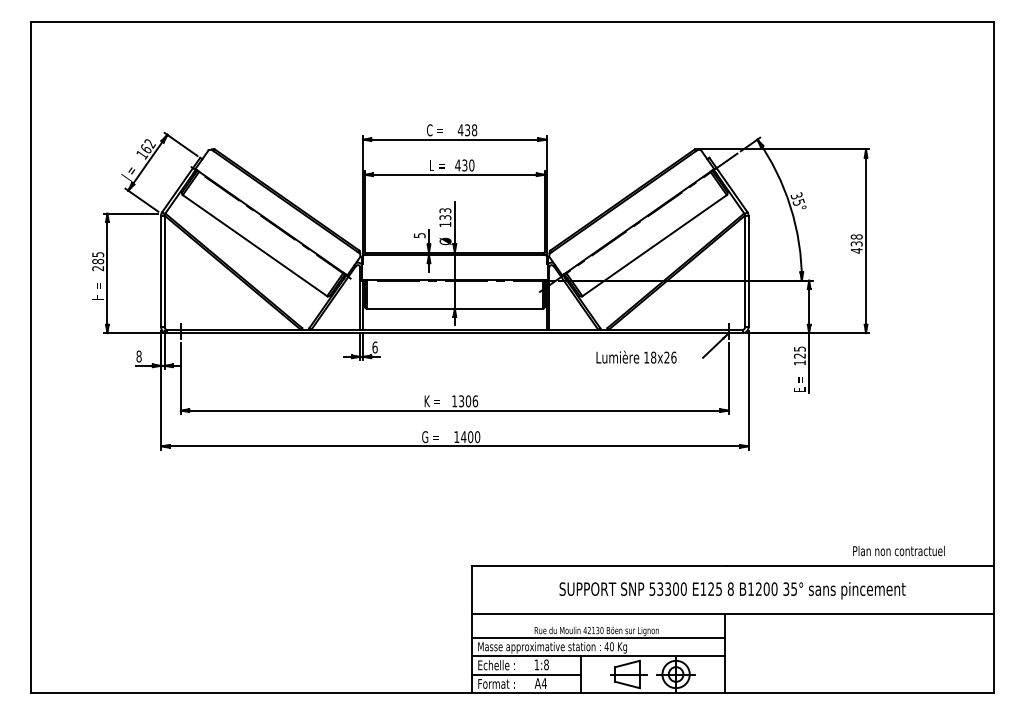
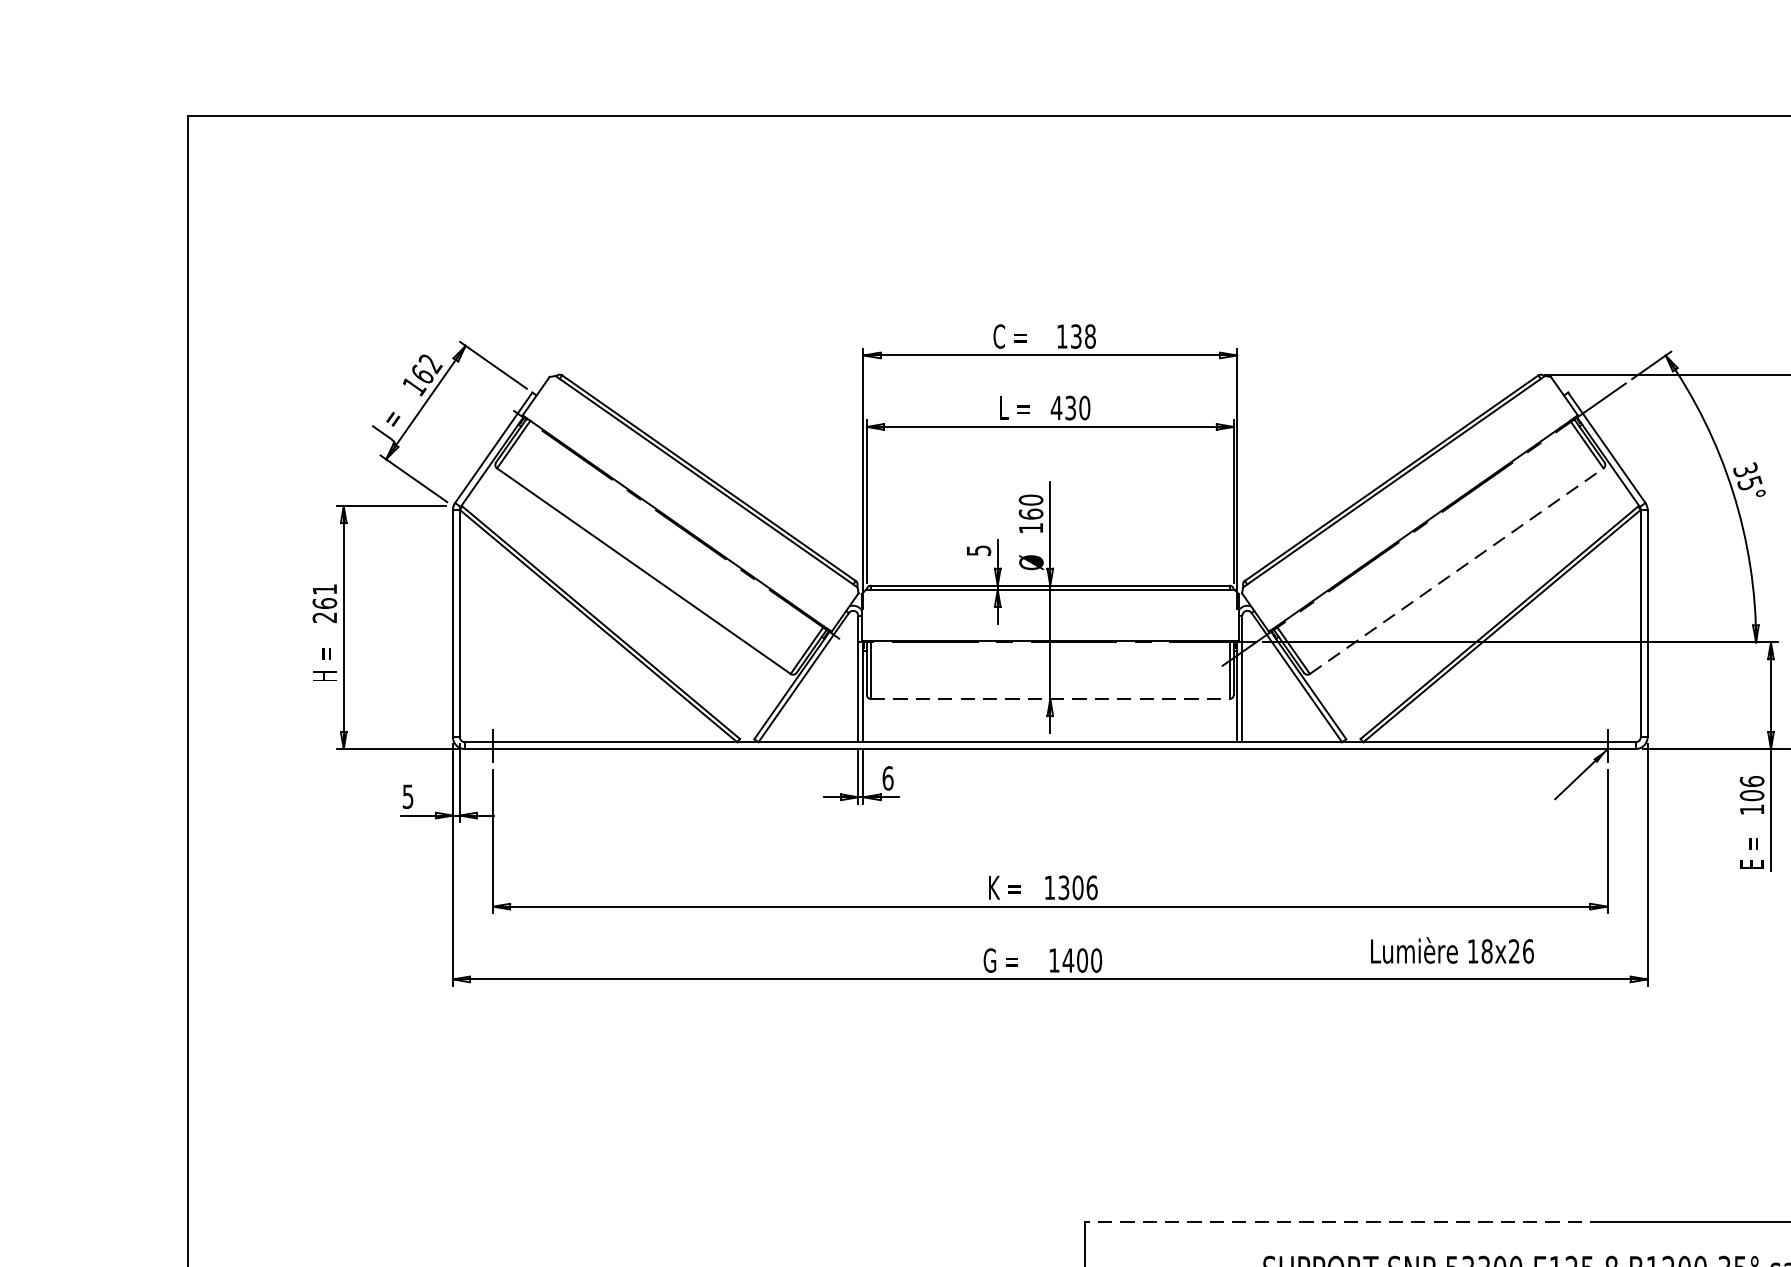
text: (460, 130) -> (1061, 336), 438 -> 138
text: (445, 214) -> (1031, 507), 133 -> 160
line: (655, 245) -> (1458, 570), solid -> dashed
text: (98, 258) -> (325, 597), 285 -> 261
line: (455, 308) -> (1051, 698), solid -> dashed
text: (799, 352) -> (1751, 788), 125 -> 106
text: (138, 356) -> (406, 796), 8 -> 5
text: (636, 356) -> (1452, 949), moved
line: (599, 565) -> (1344, 1221), solid -> dashed

